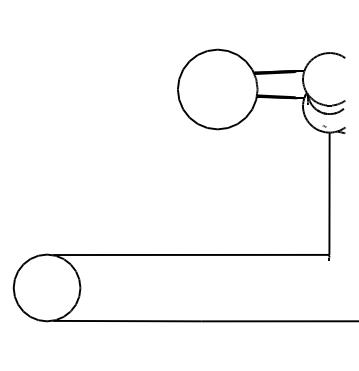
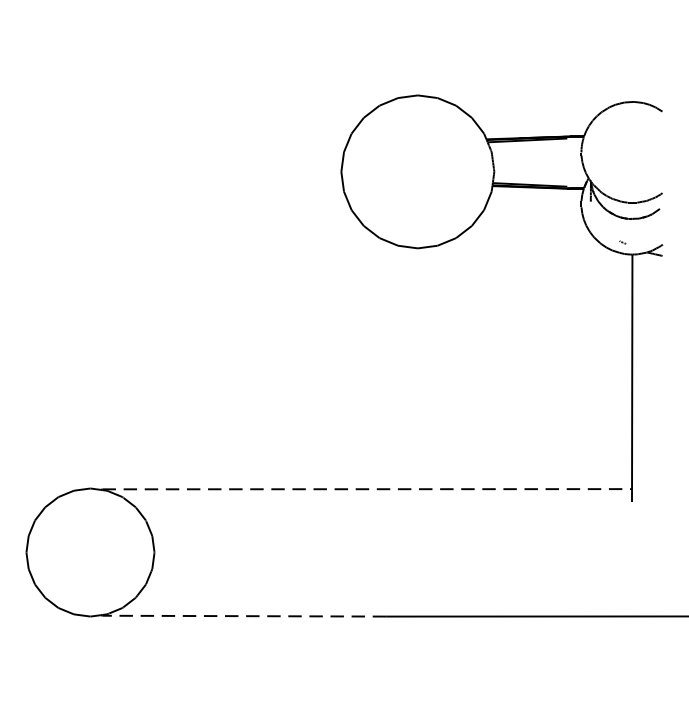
line: (191, 254) -> (367, 488), solid -> dashed
line: (127, 321) -> (244, 616), solid -> dashed

